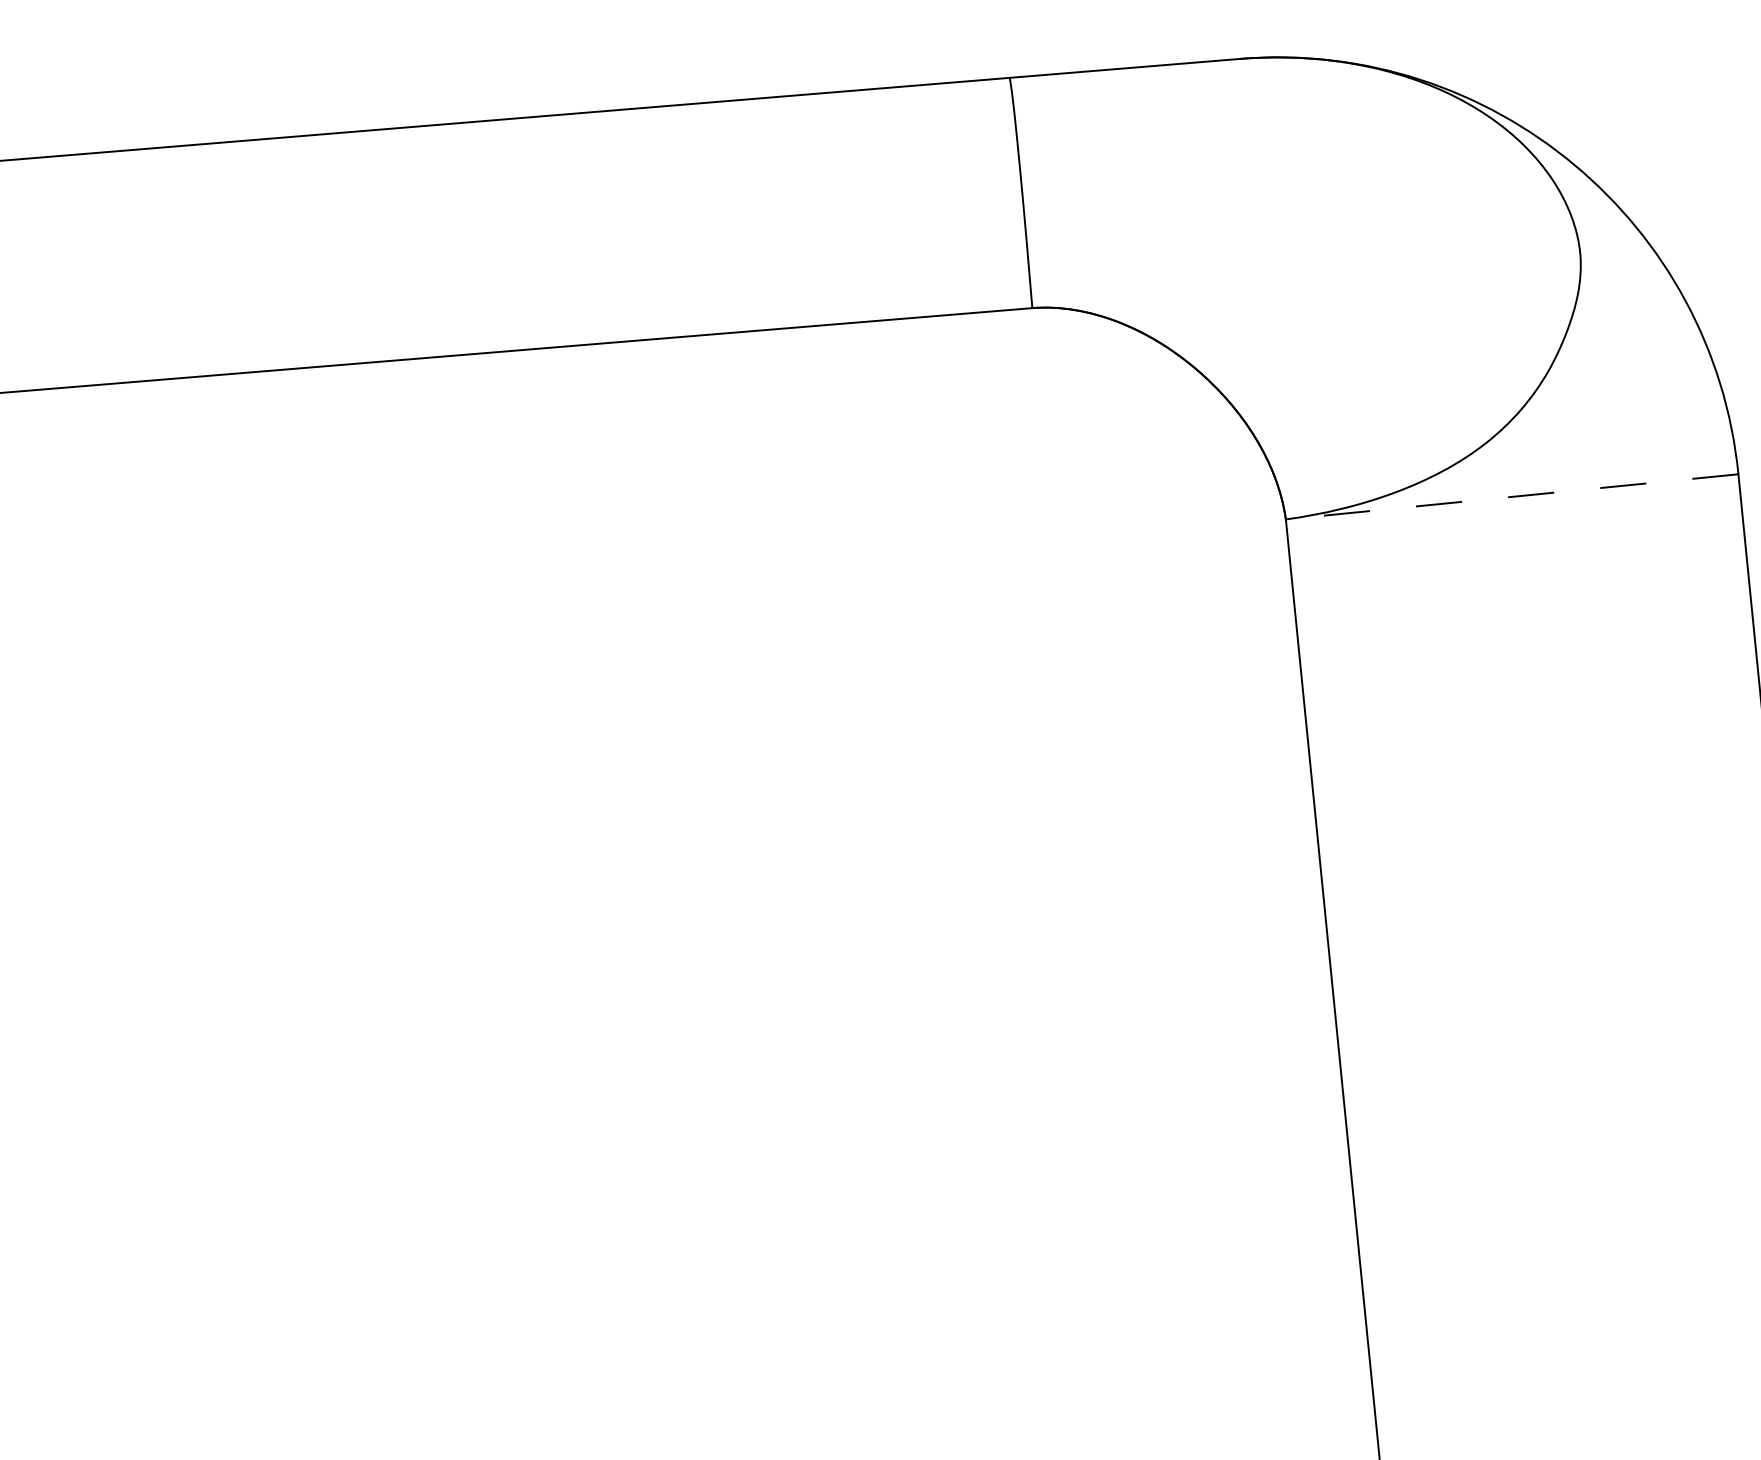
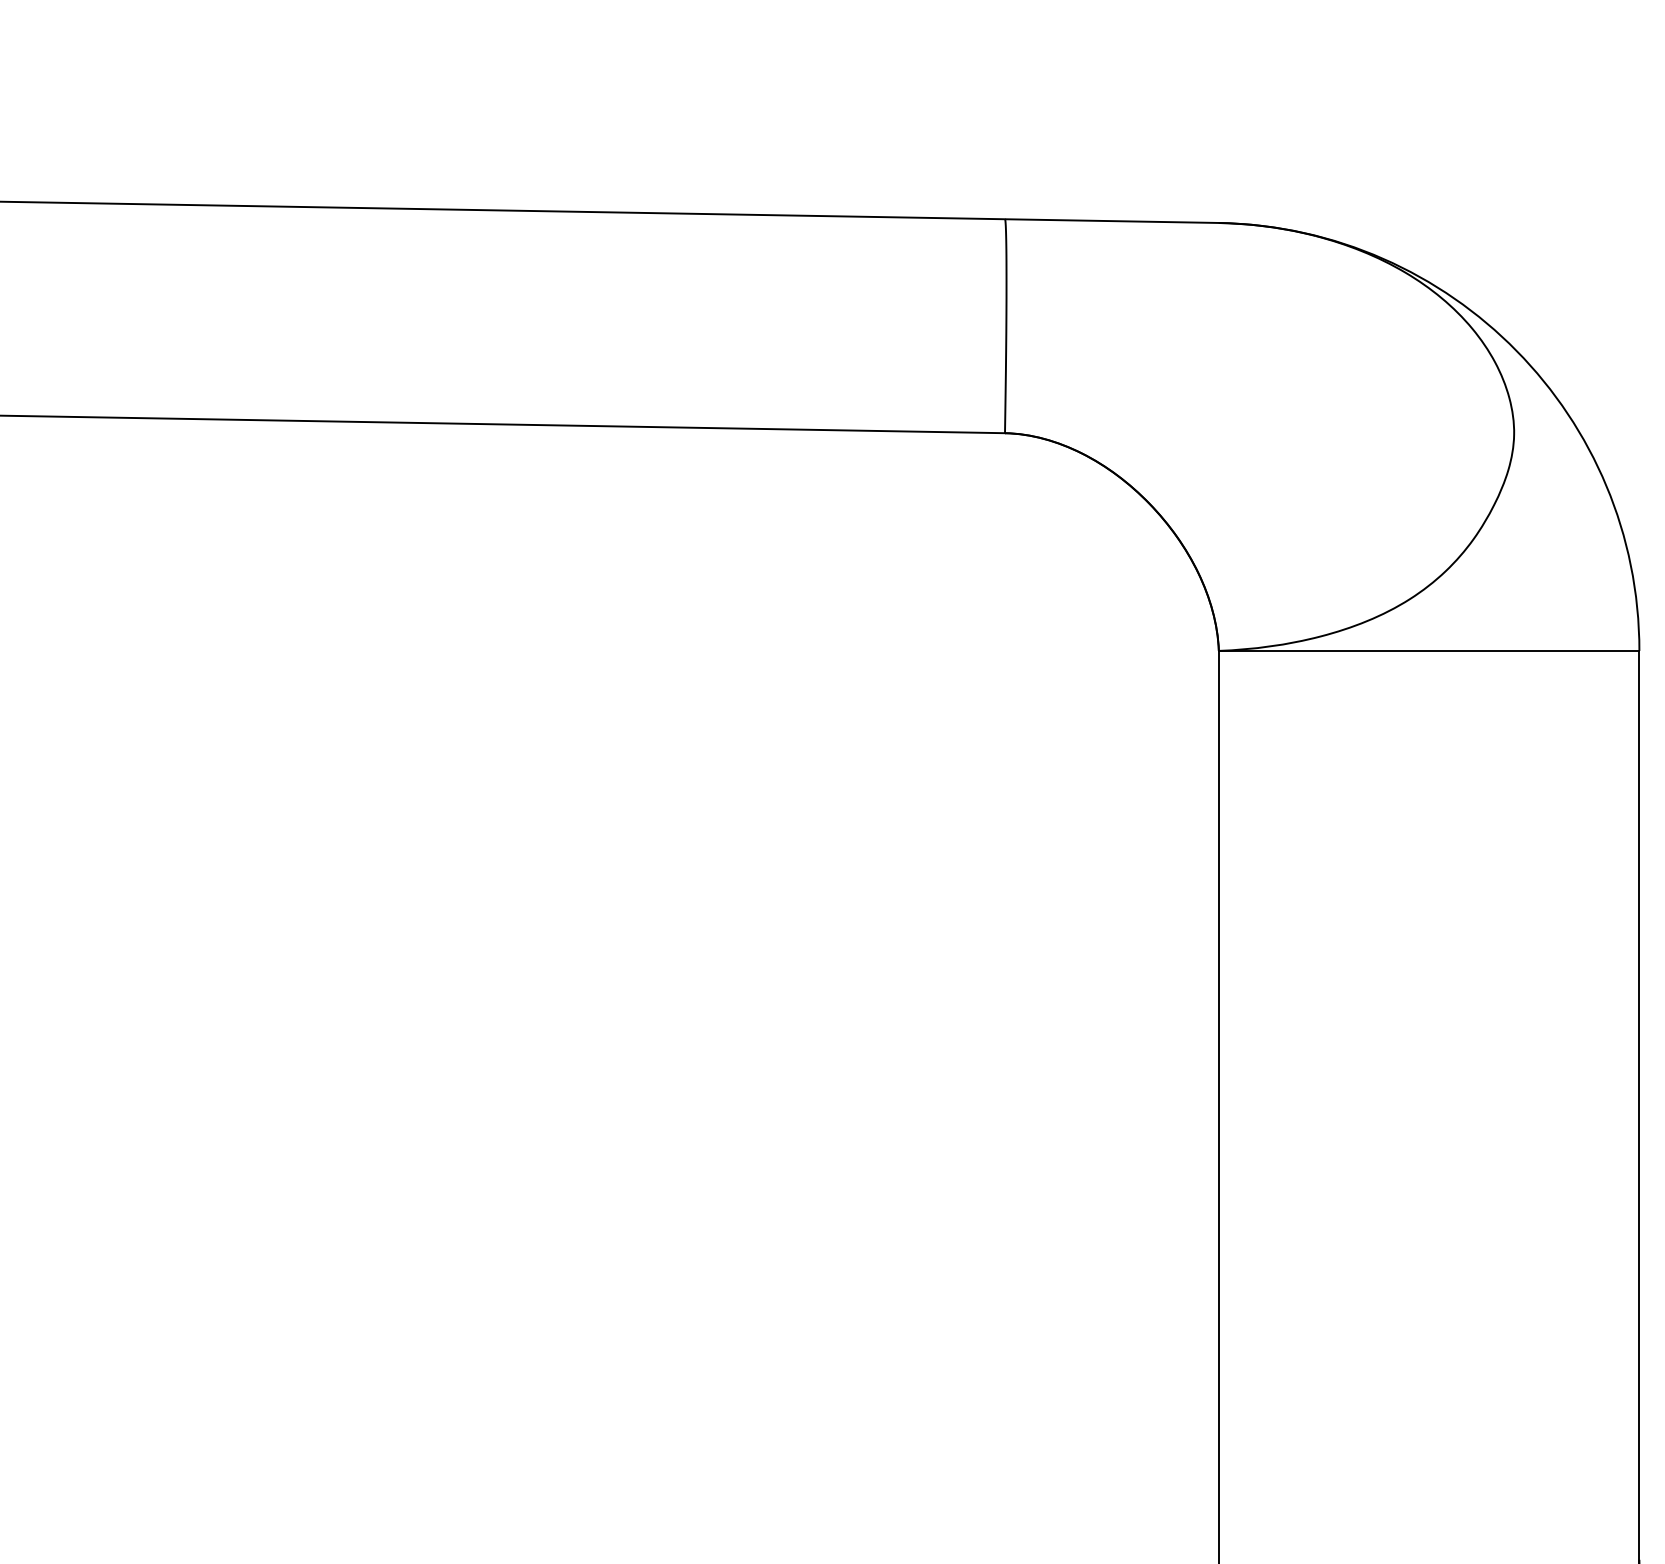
line: (1511, 496) -> (1428, 650), dashed -> solid

